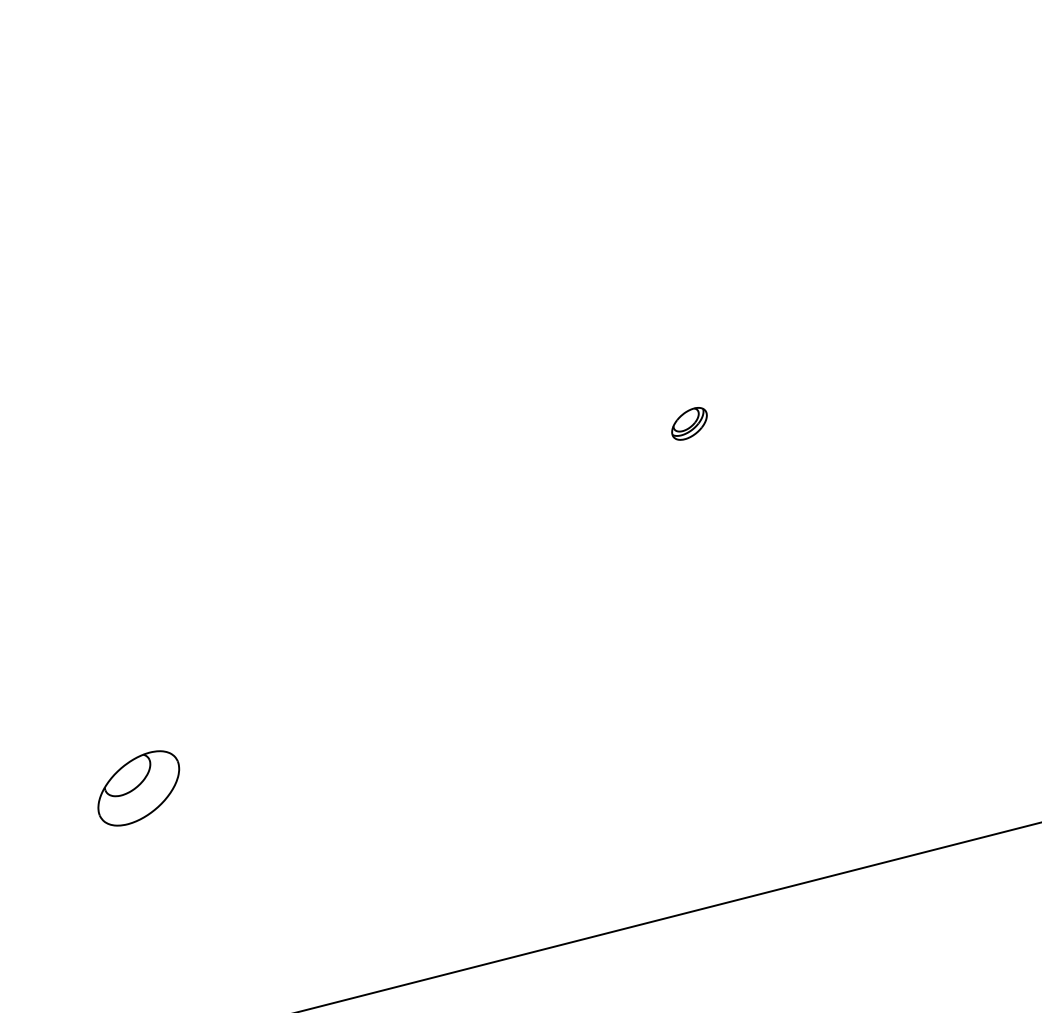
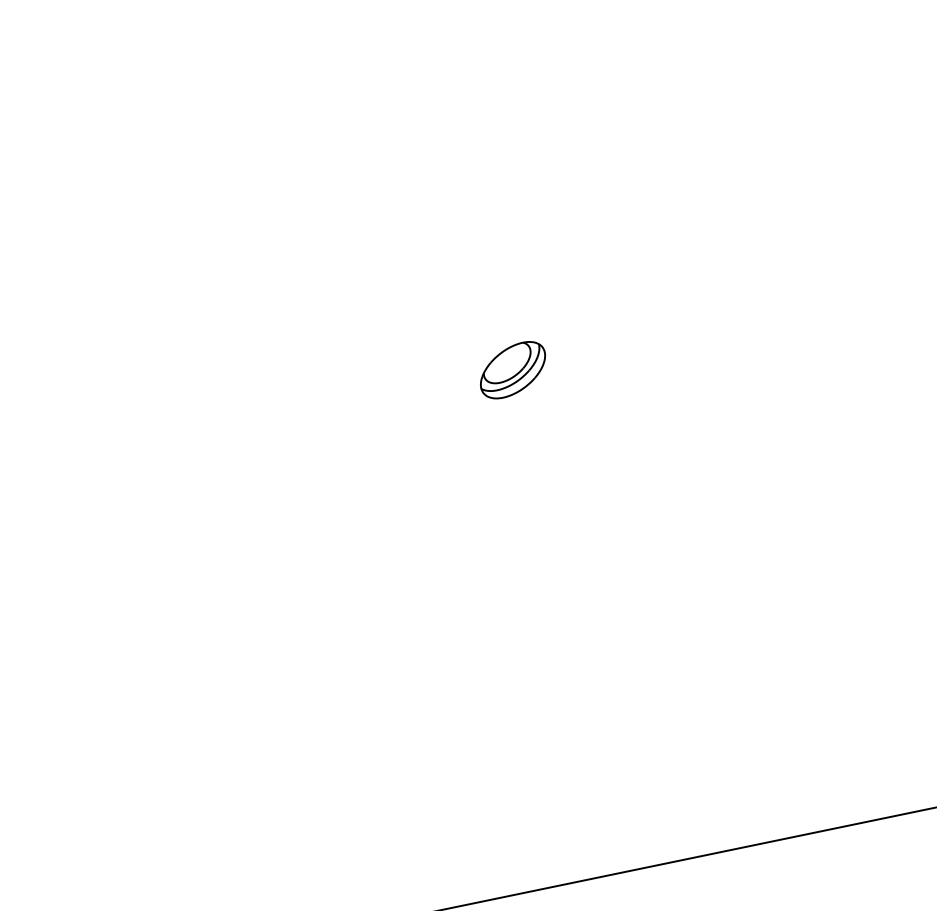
part: (689, 423) -> (513, 369), size x1.67

